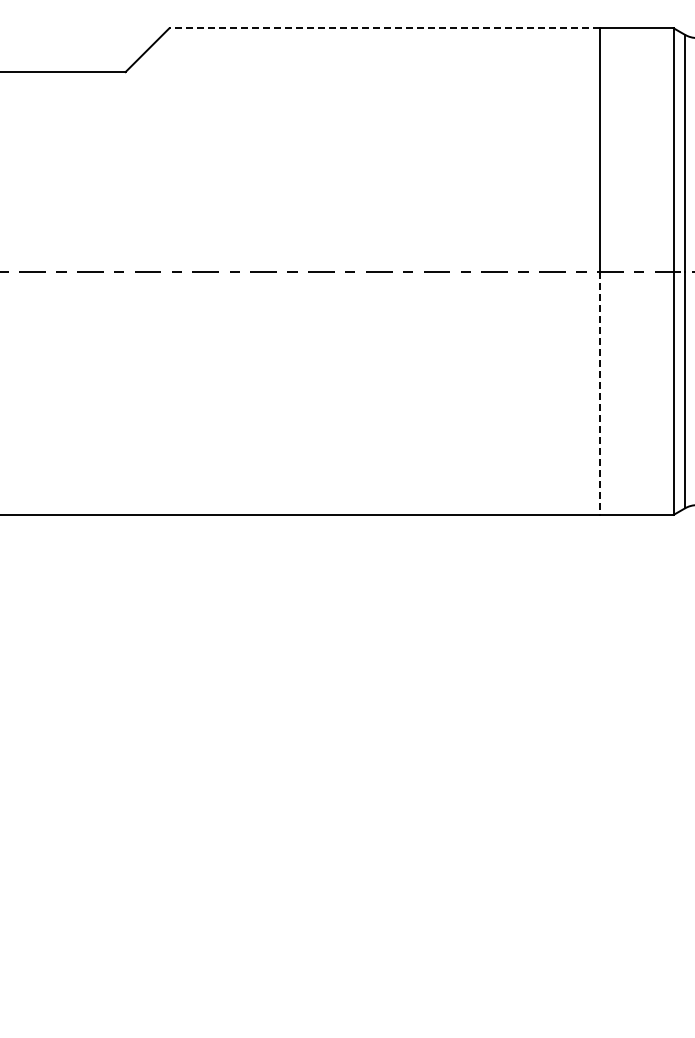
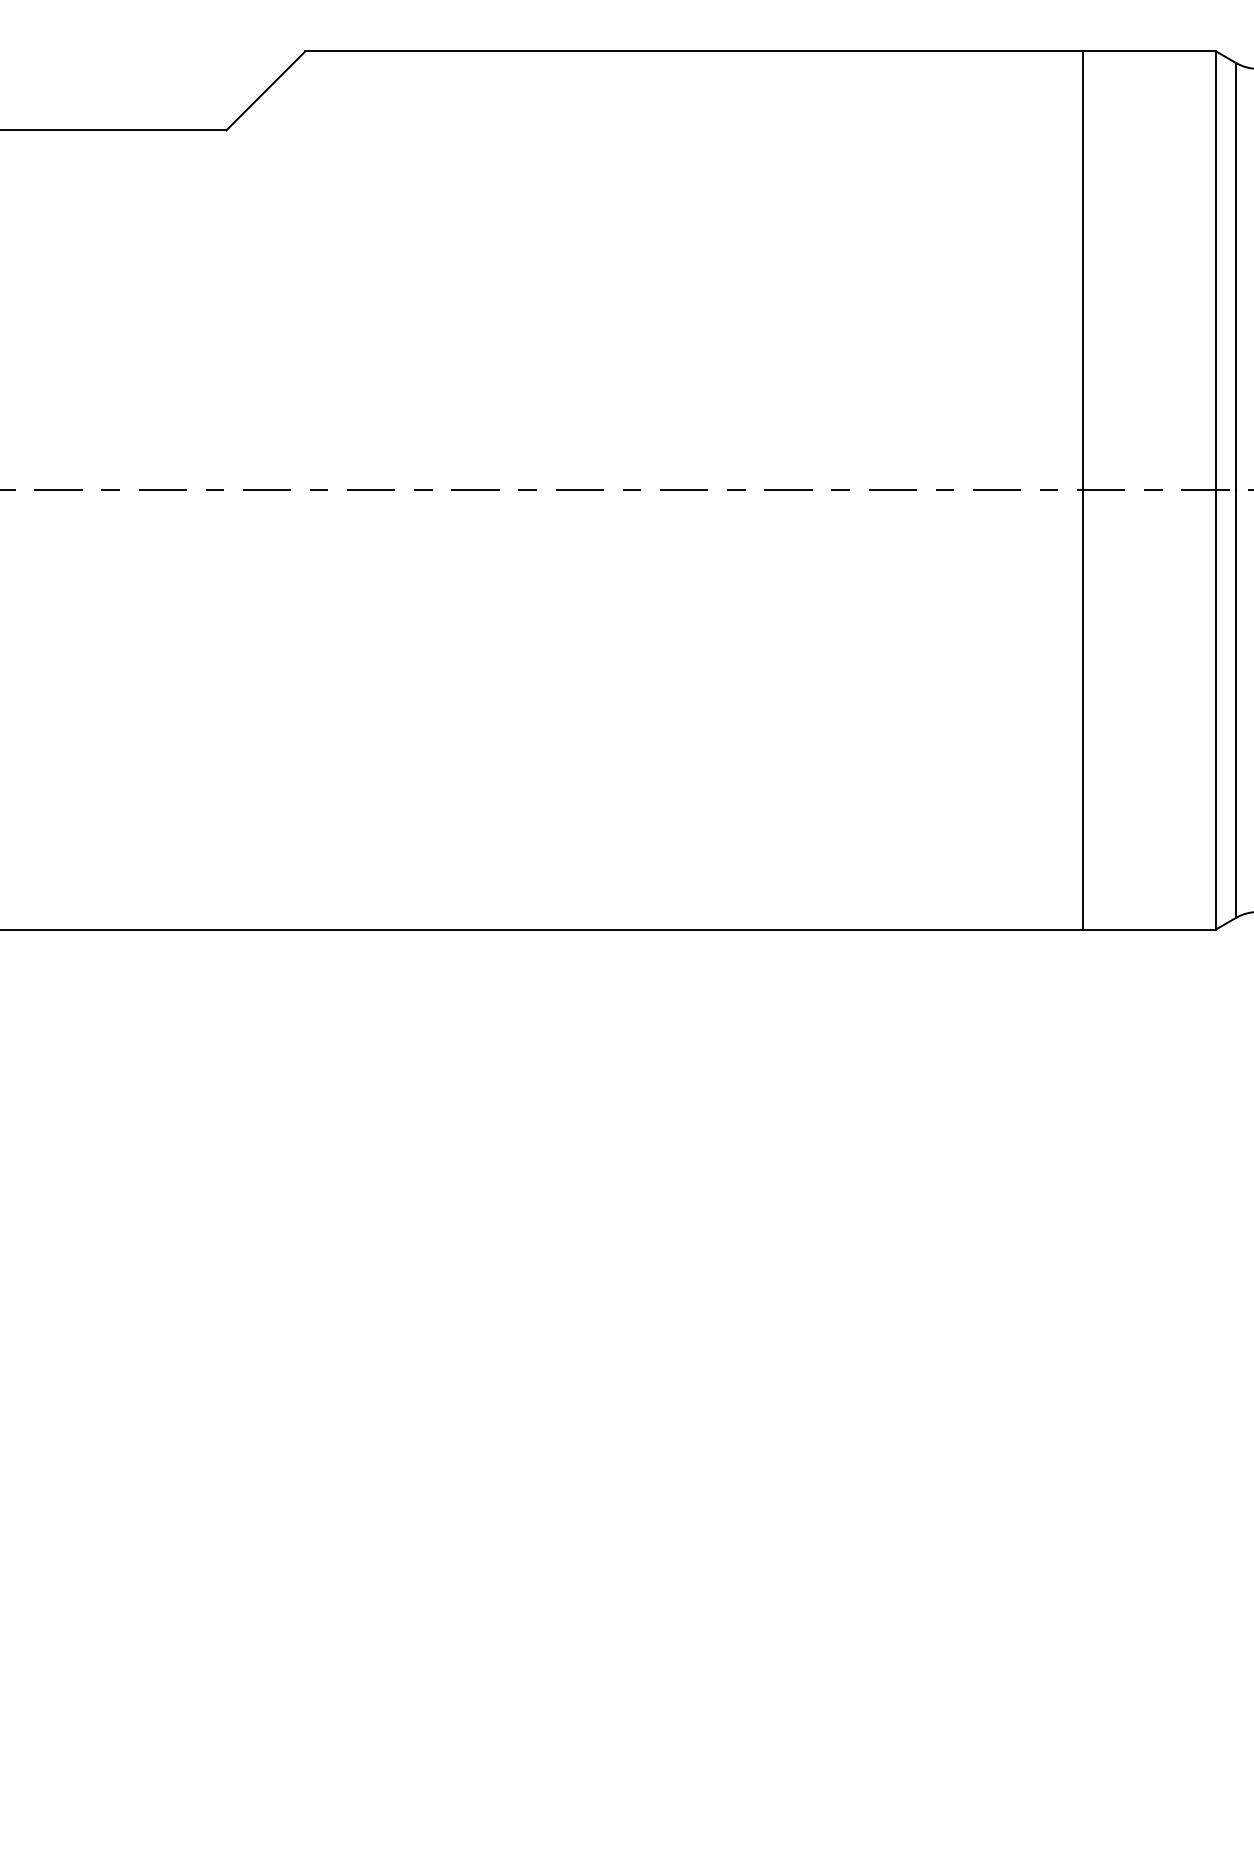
line: (384, 28) -> (693, 51), dashed -> solid
line: (599, 393) -> (1081, 710), dashed -> solid

